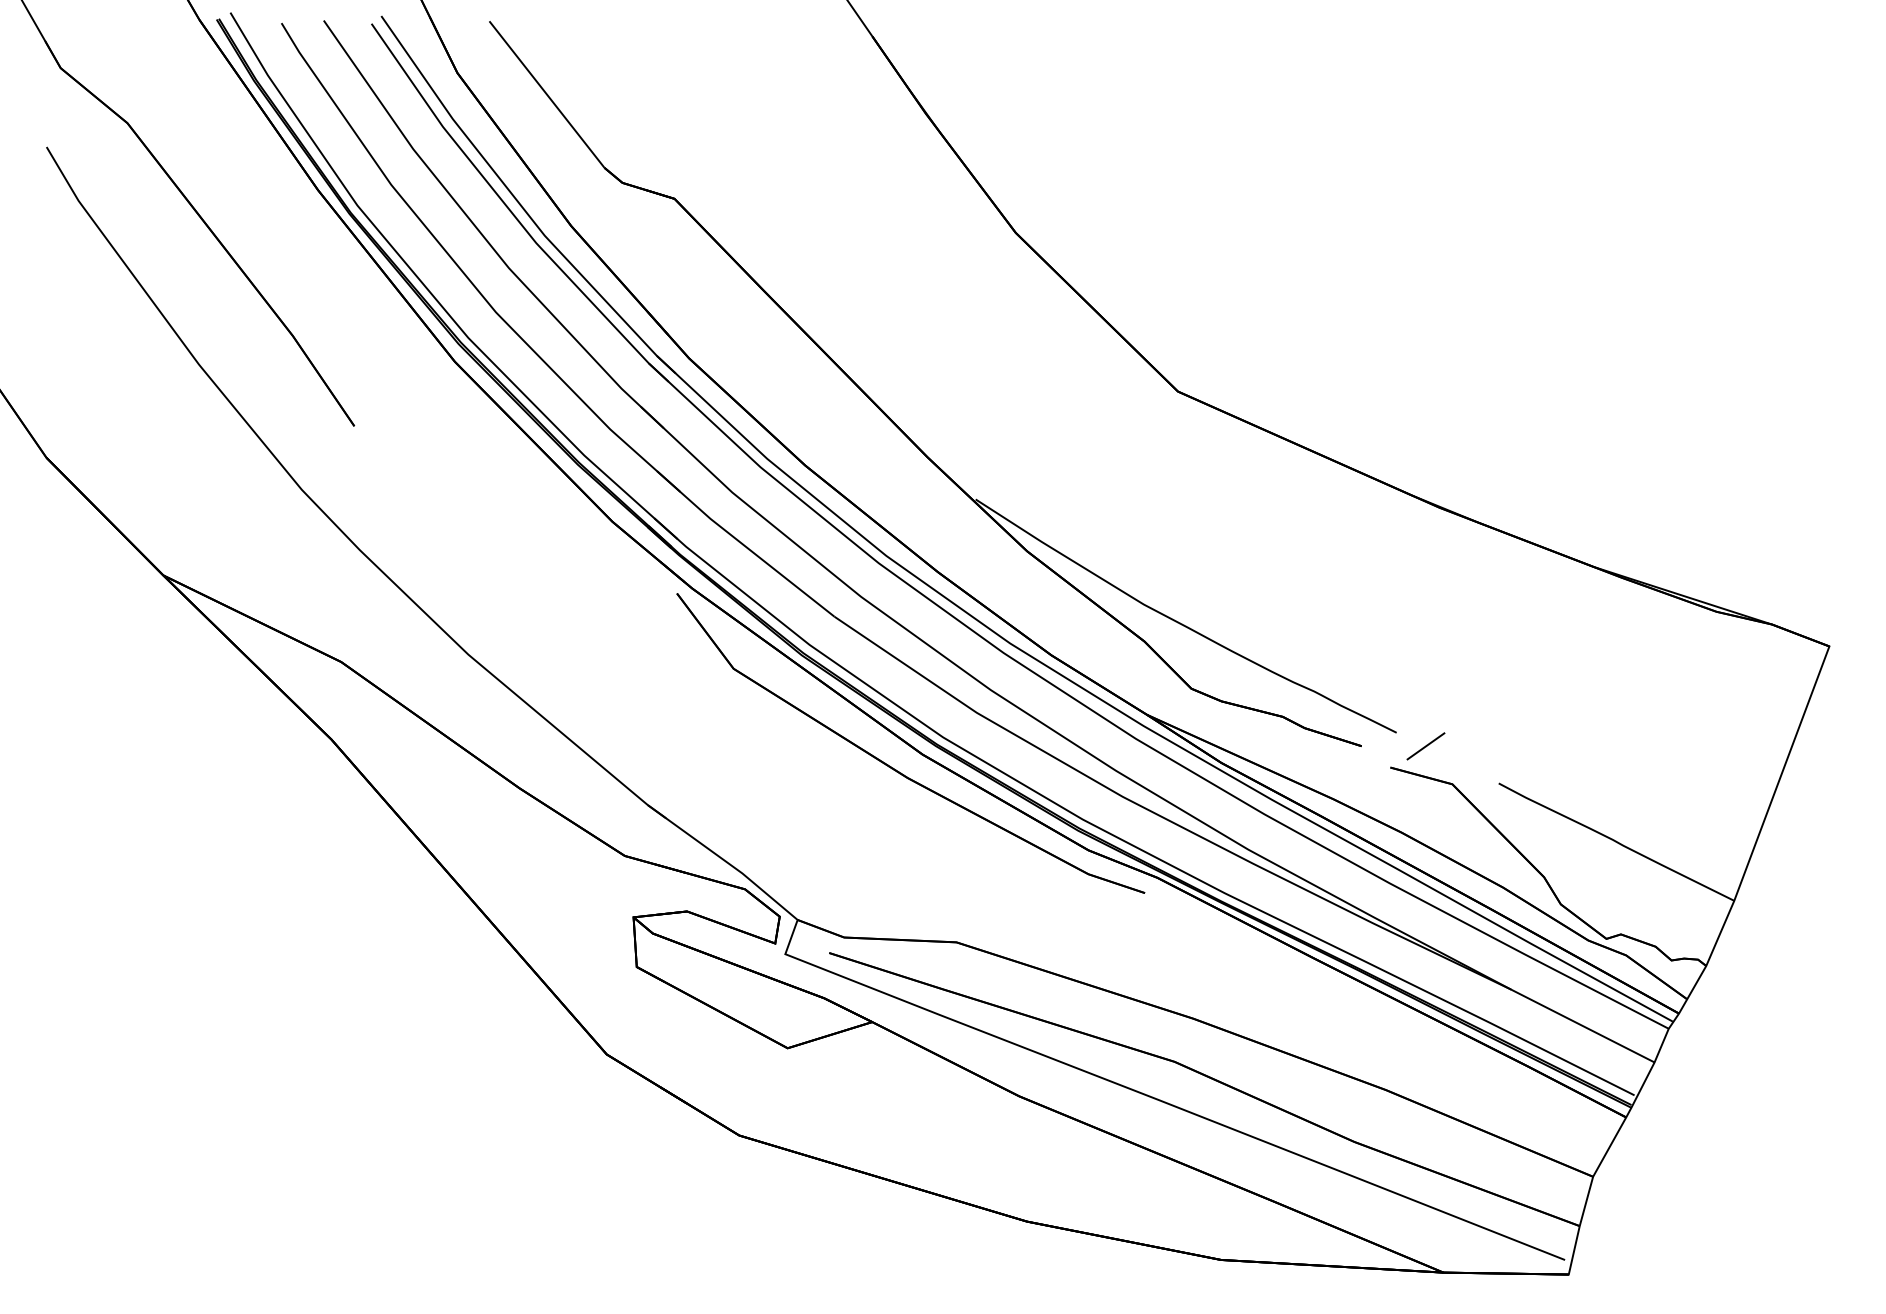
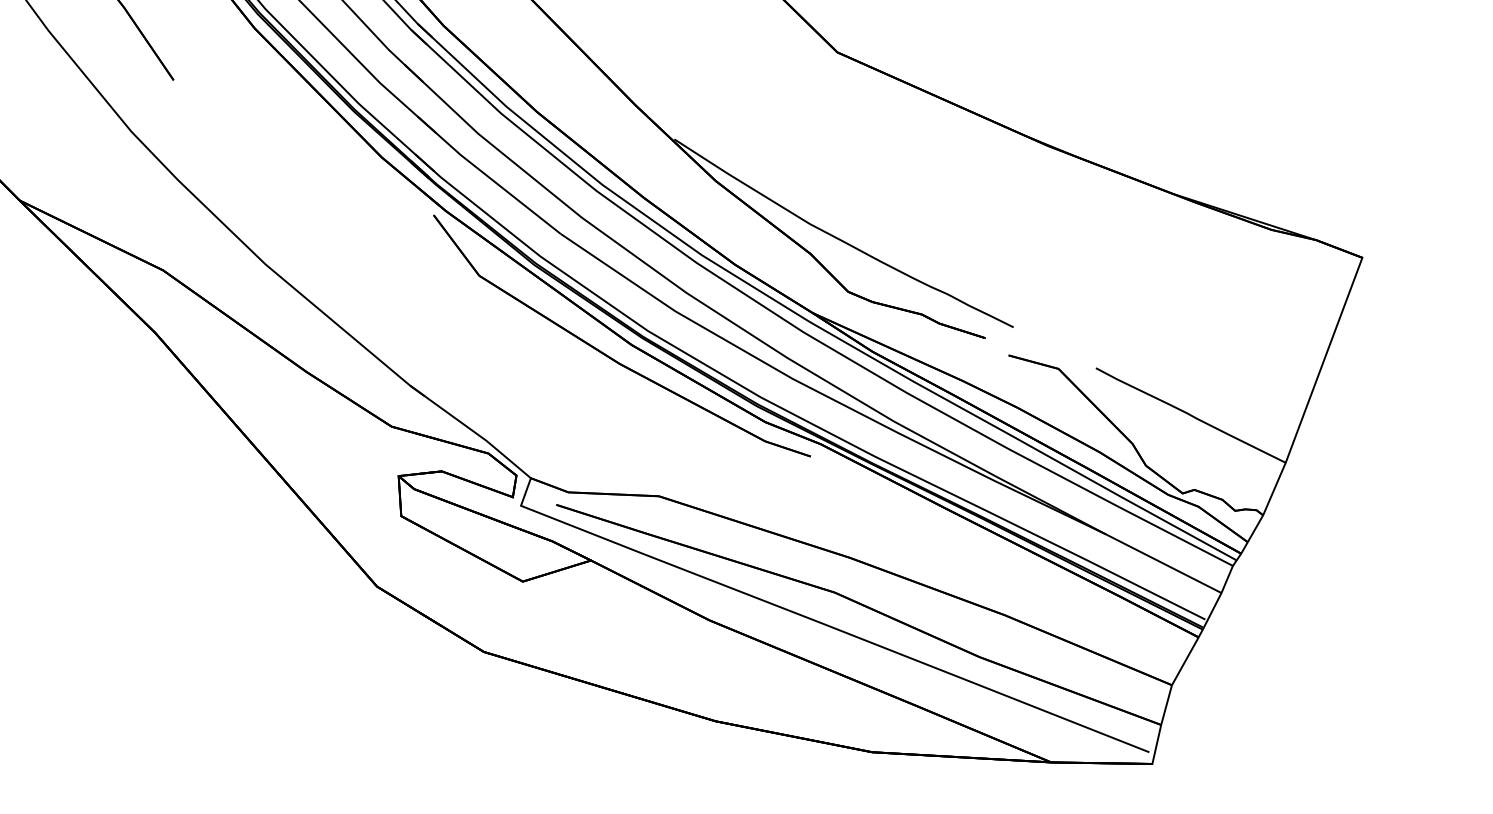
line: (1425, 746) -> (1036, 338), removed

